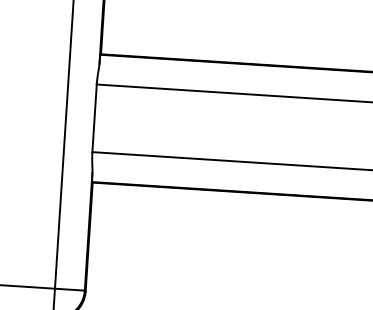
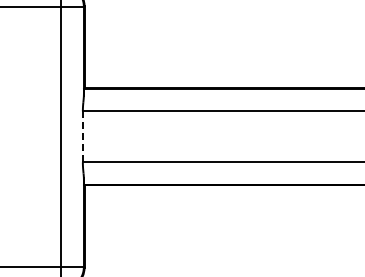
line: (94, 117) -> (82, 136), solid -> dashed

